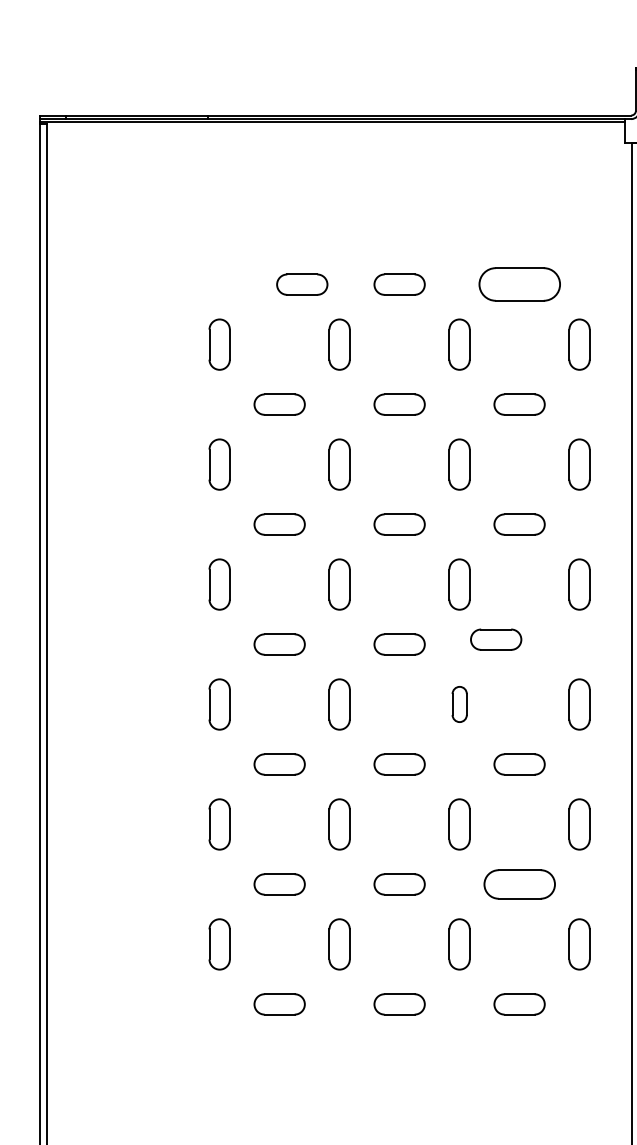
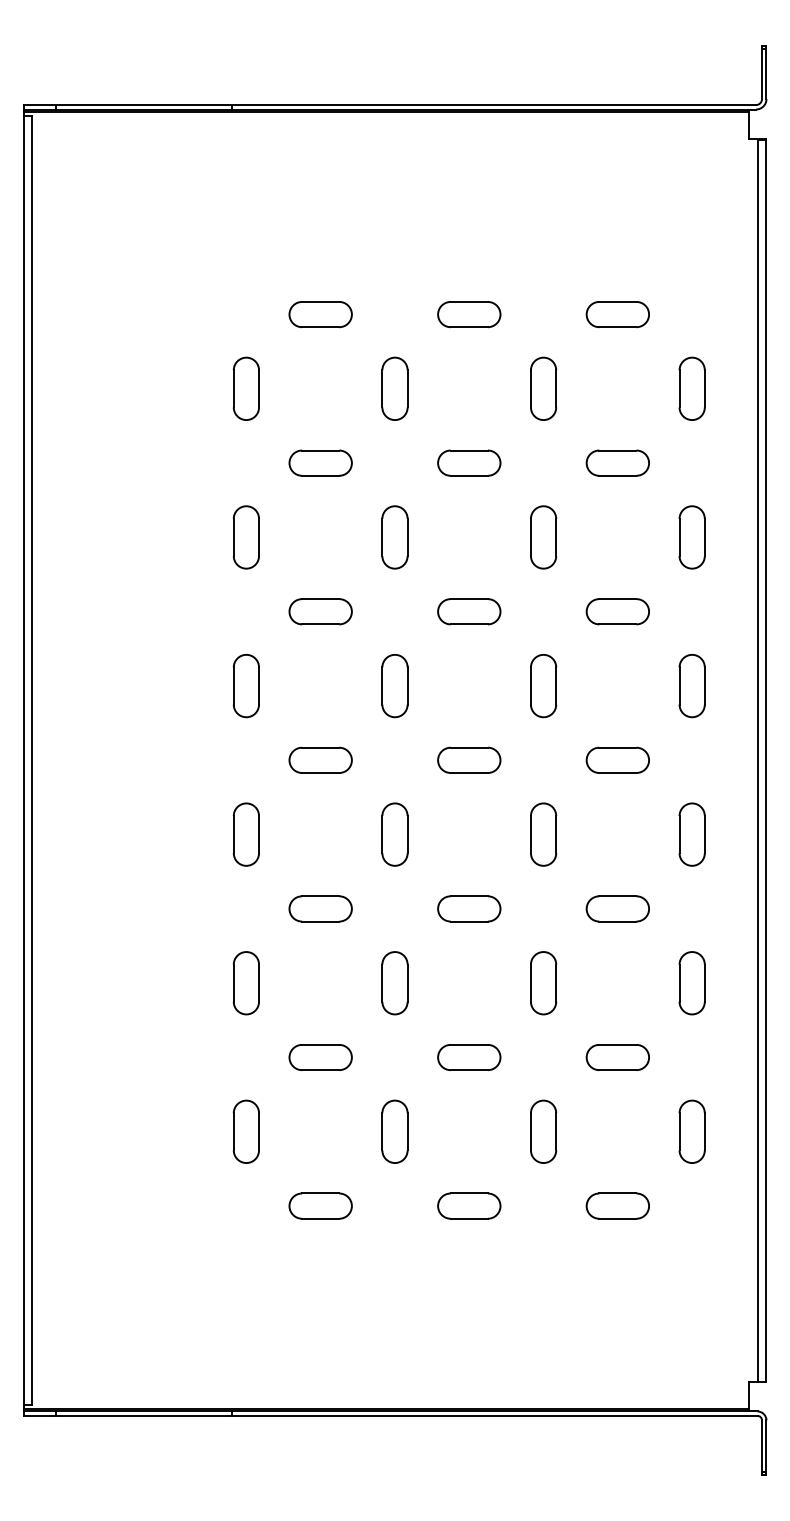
part: (302, 284) -> (320, 314), moved
part: (519, 284) -> (617, 314), size x0.62
part: (495, 639) -> (617, 759), moved
part: (459, 704) -> (543, 834), size x1.43
part: (519, 884) -> (617, 1057), size x0.71

